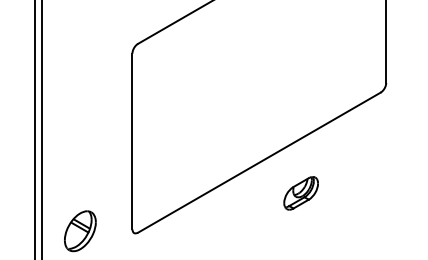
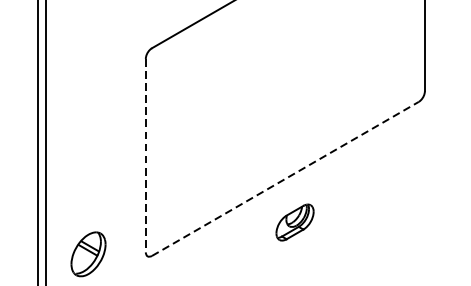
line: (132, 141) -> (145, 155), solid -> dashed
line: (259, 162) -> (285, 178), solid -> dashed
part: (300, 193) -> (294, 222), moved

